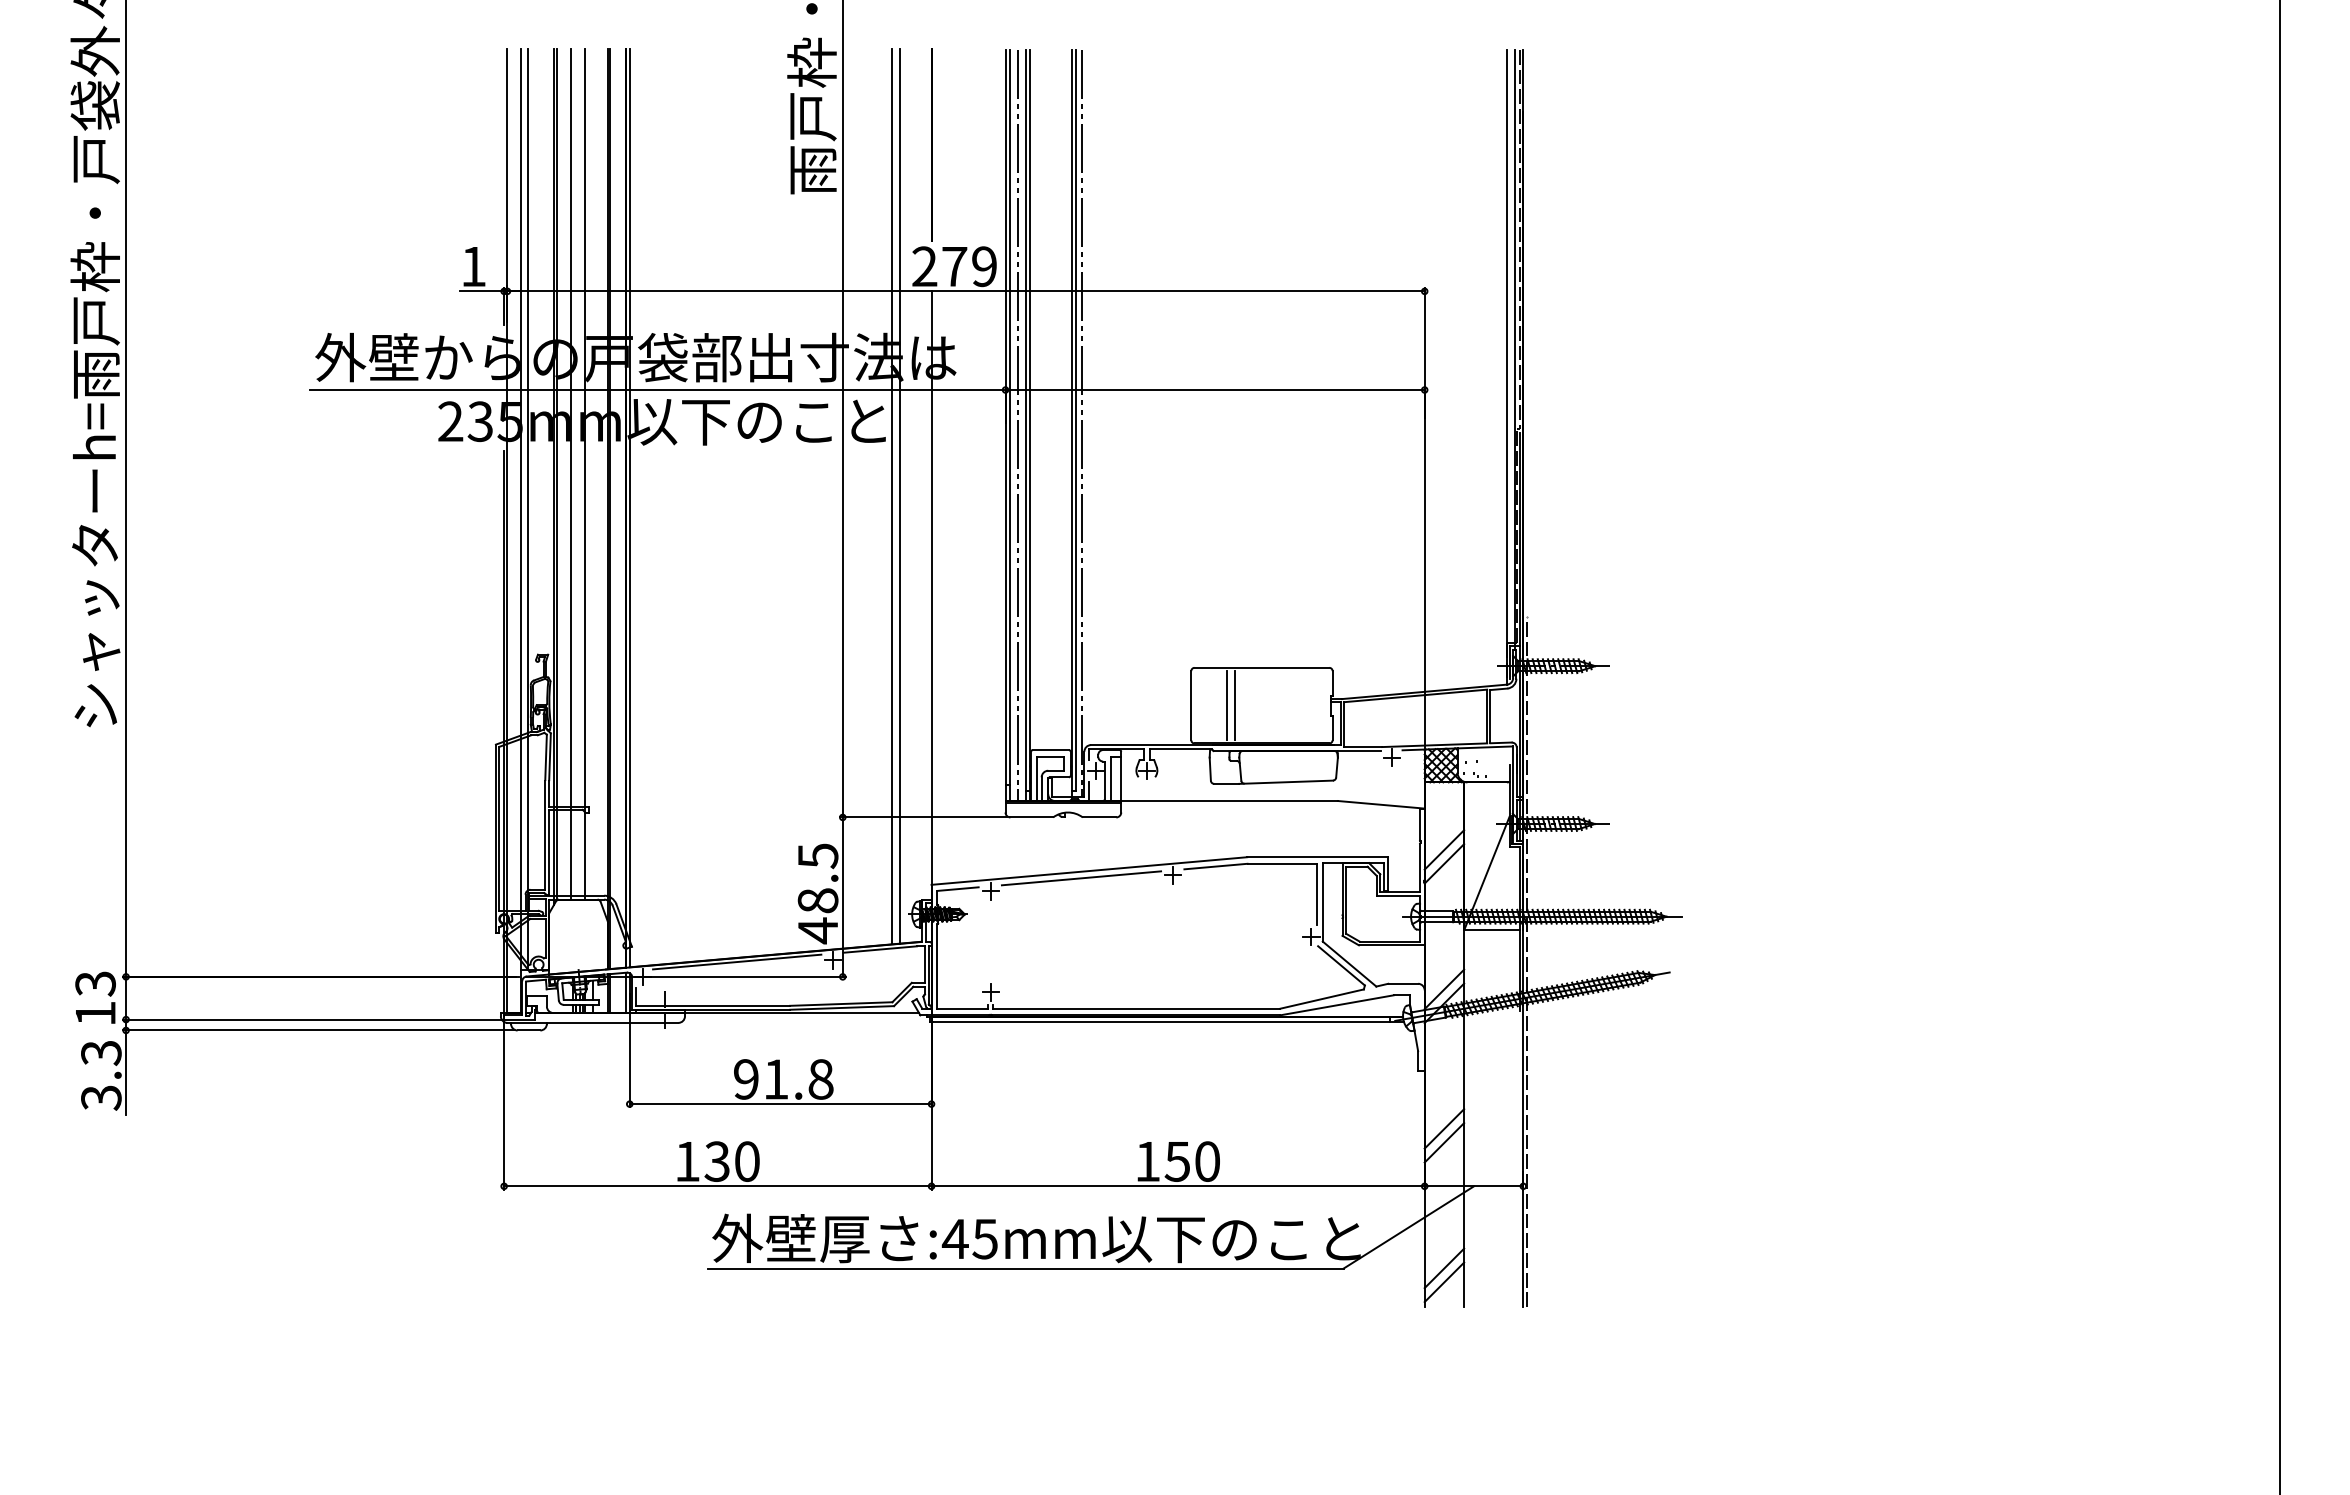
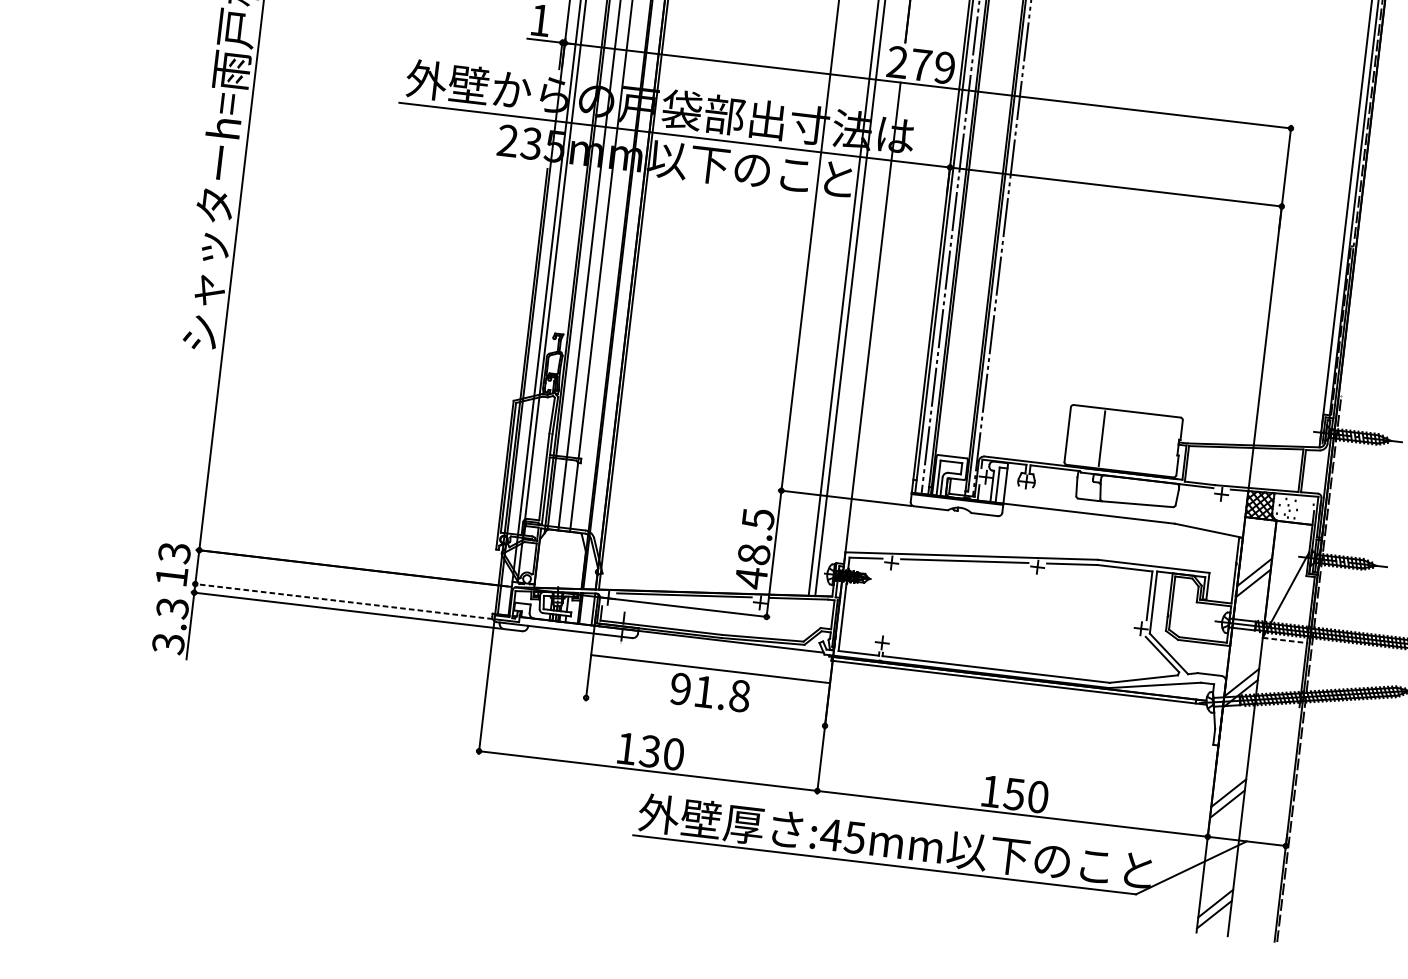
line: (1226, 705) -> (1095, 437), removed
line: (1492, 930) -> (1285, 640), solid -> dashed
line: (312, 1019) -> (342, 601), solid -> dashed
line: (780, 1104) -> (710, 669), moved

